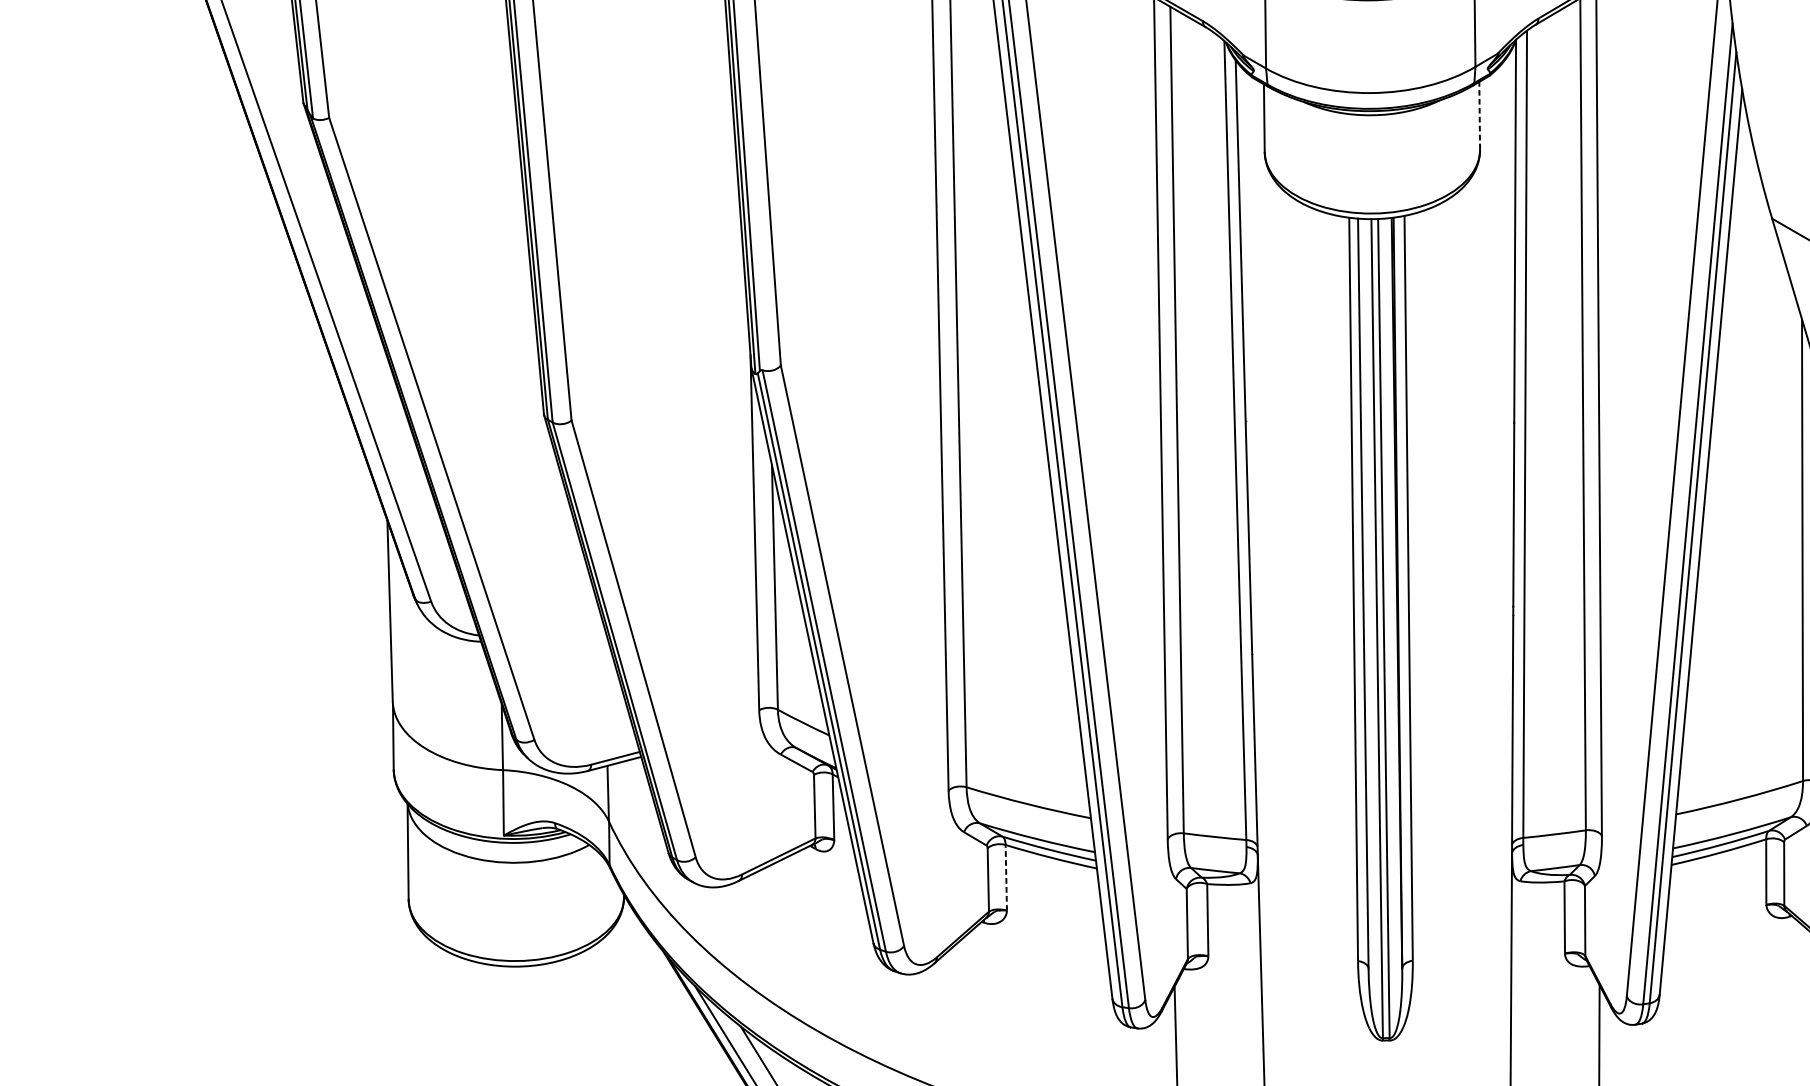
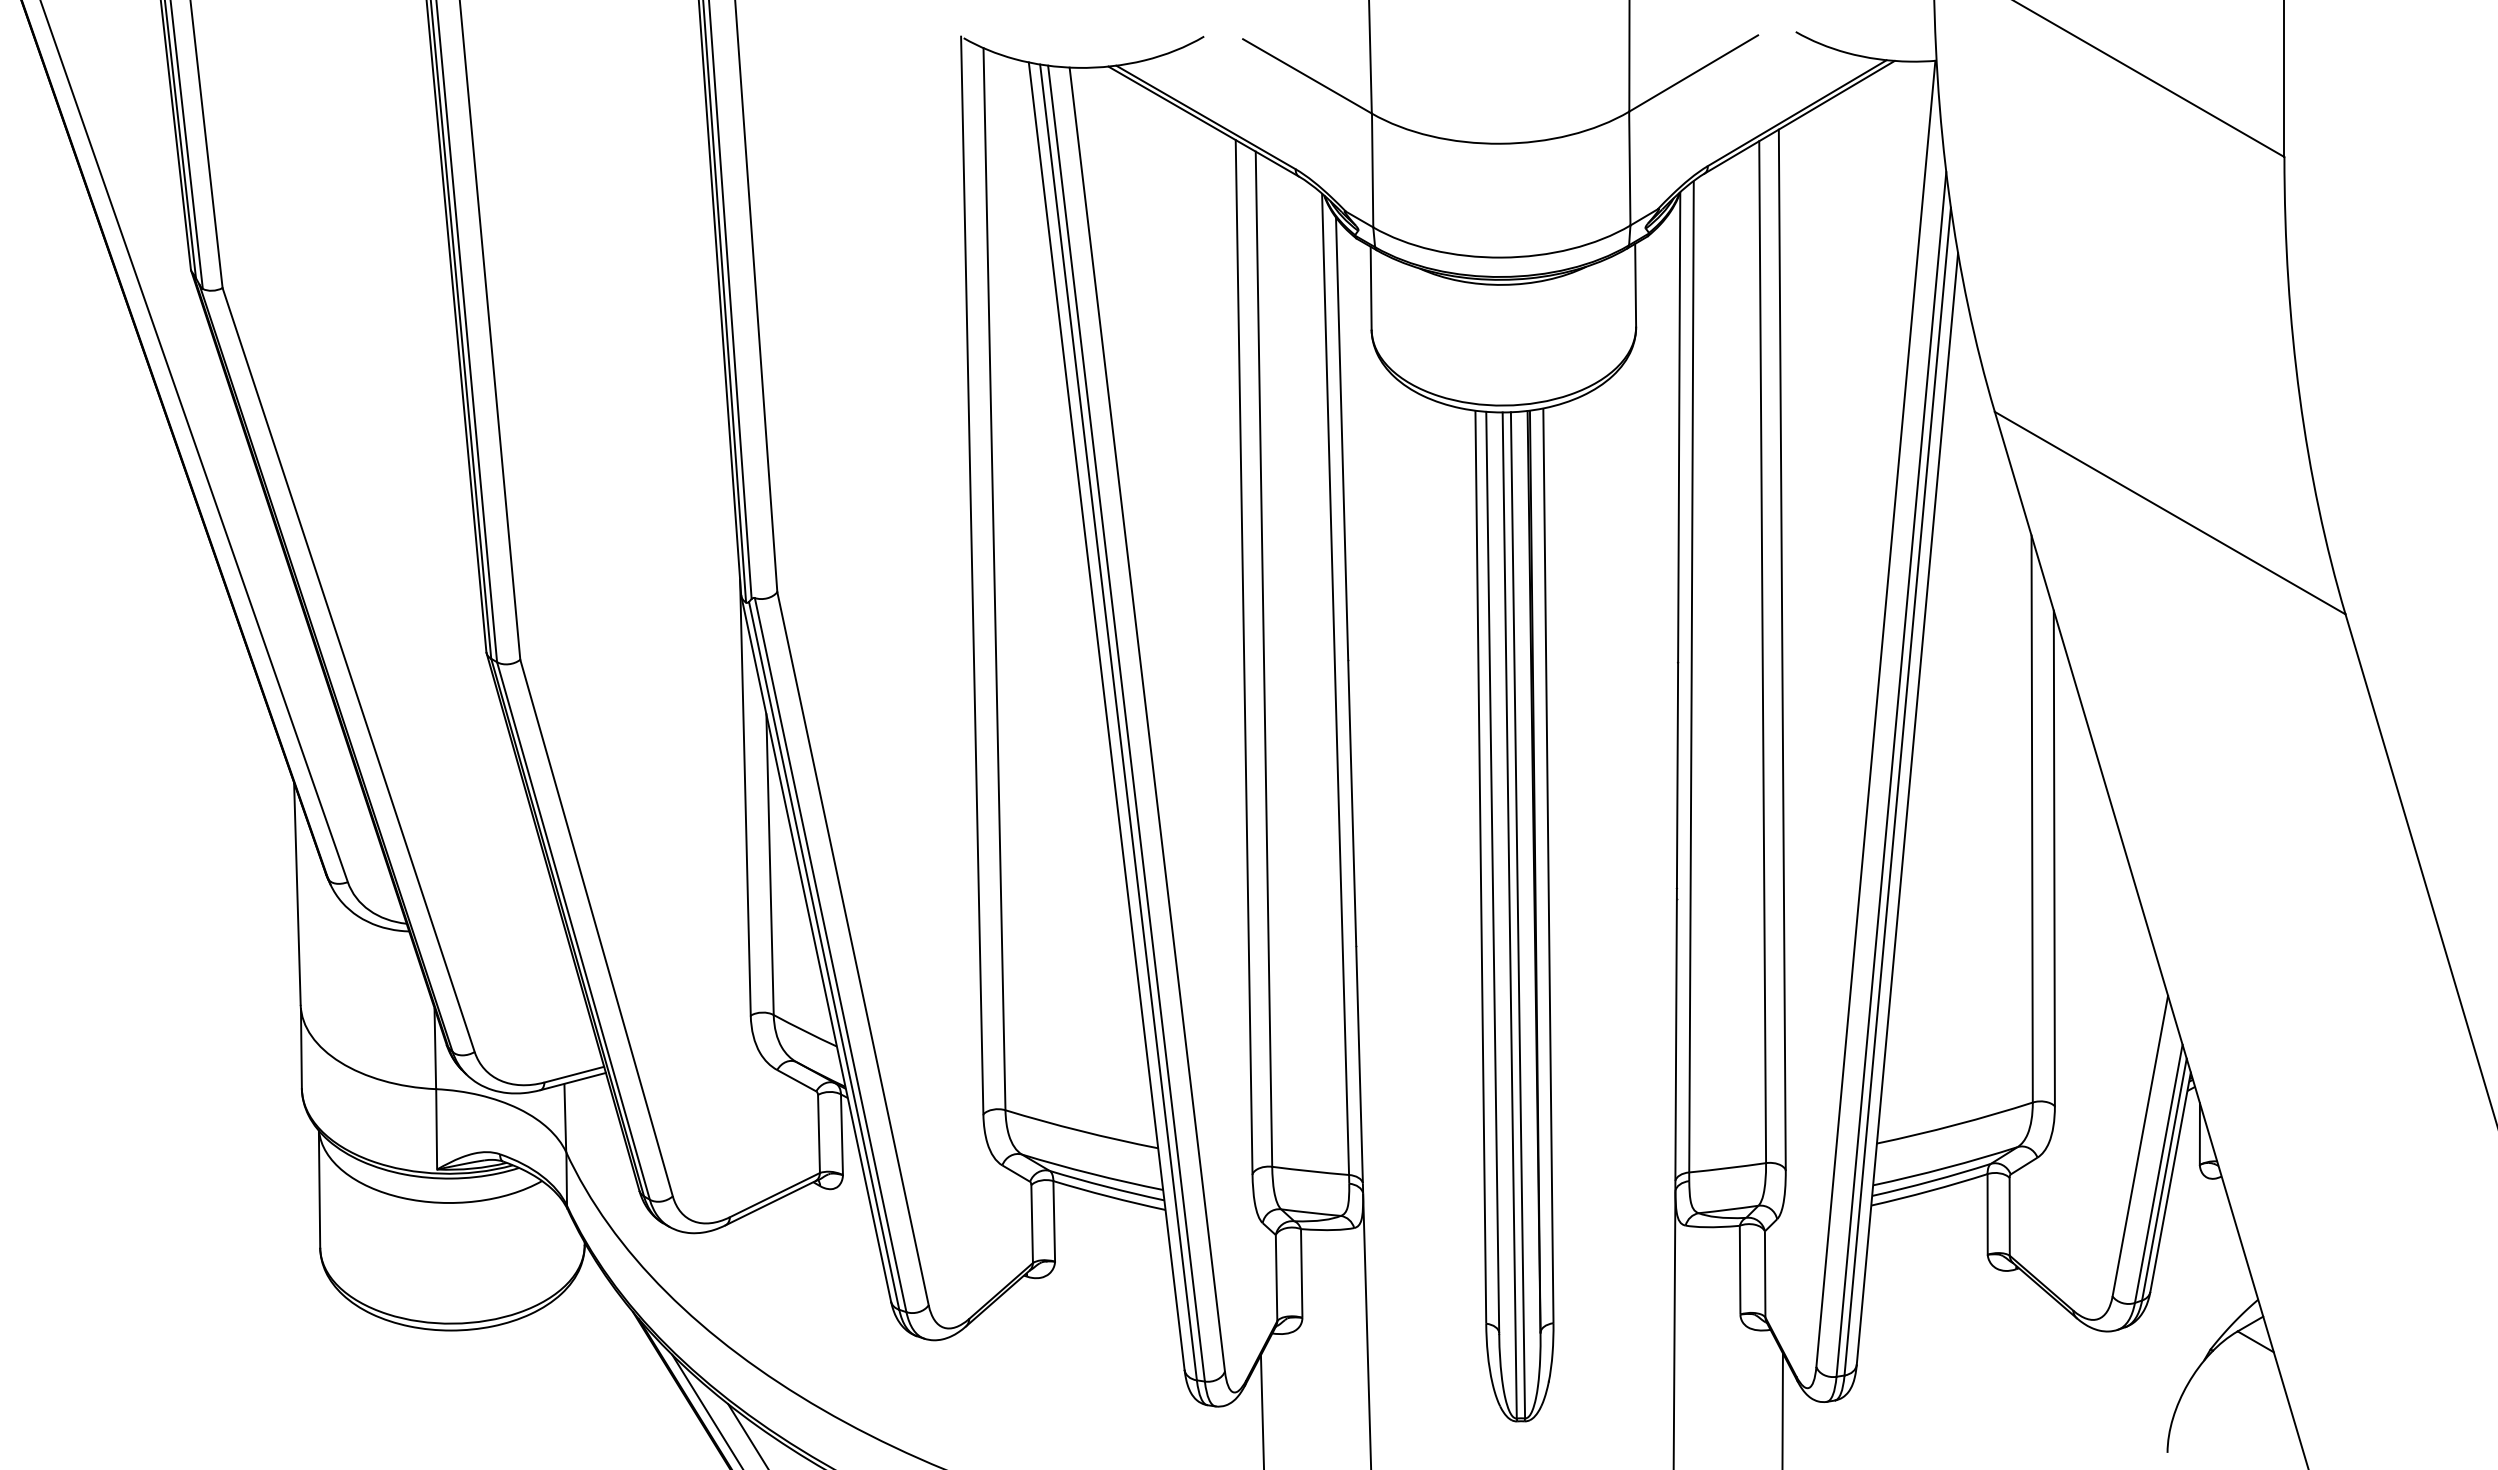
line: (1479, 114) -> (1635, 284), dashed -> solid
line: (1006, 877) -> (1054, 1220), dashed -> solid

